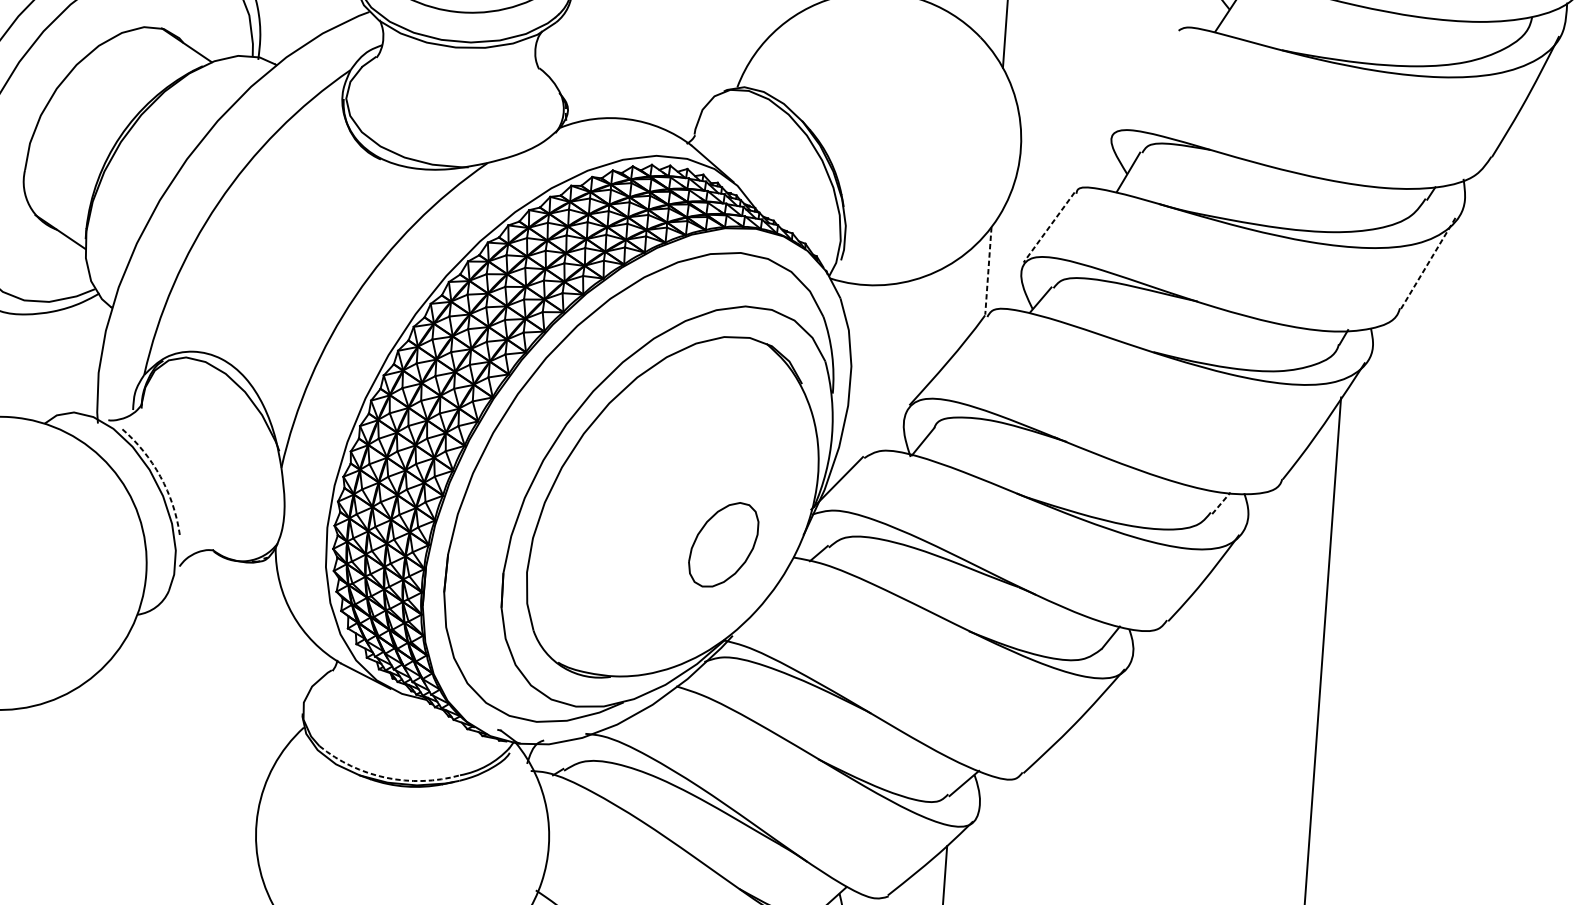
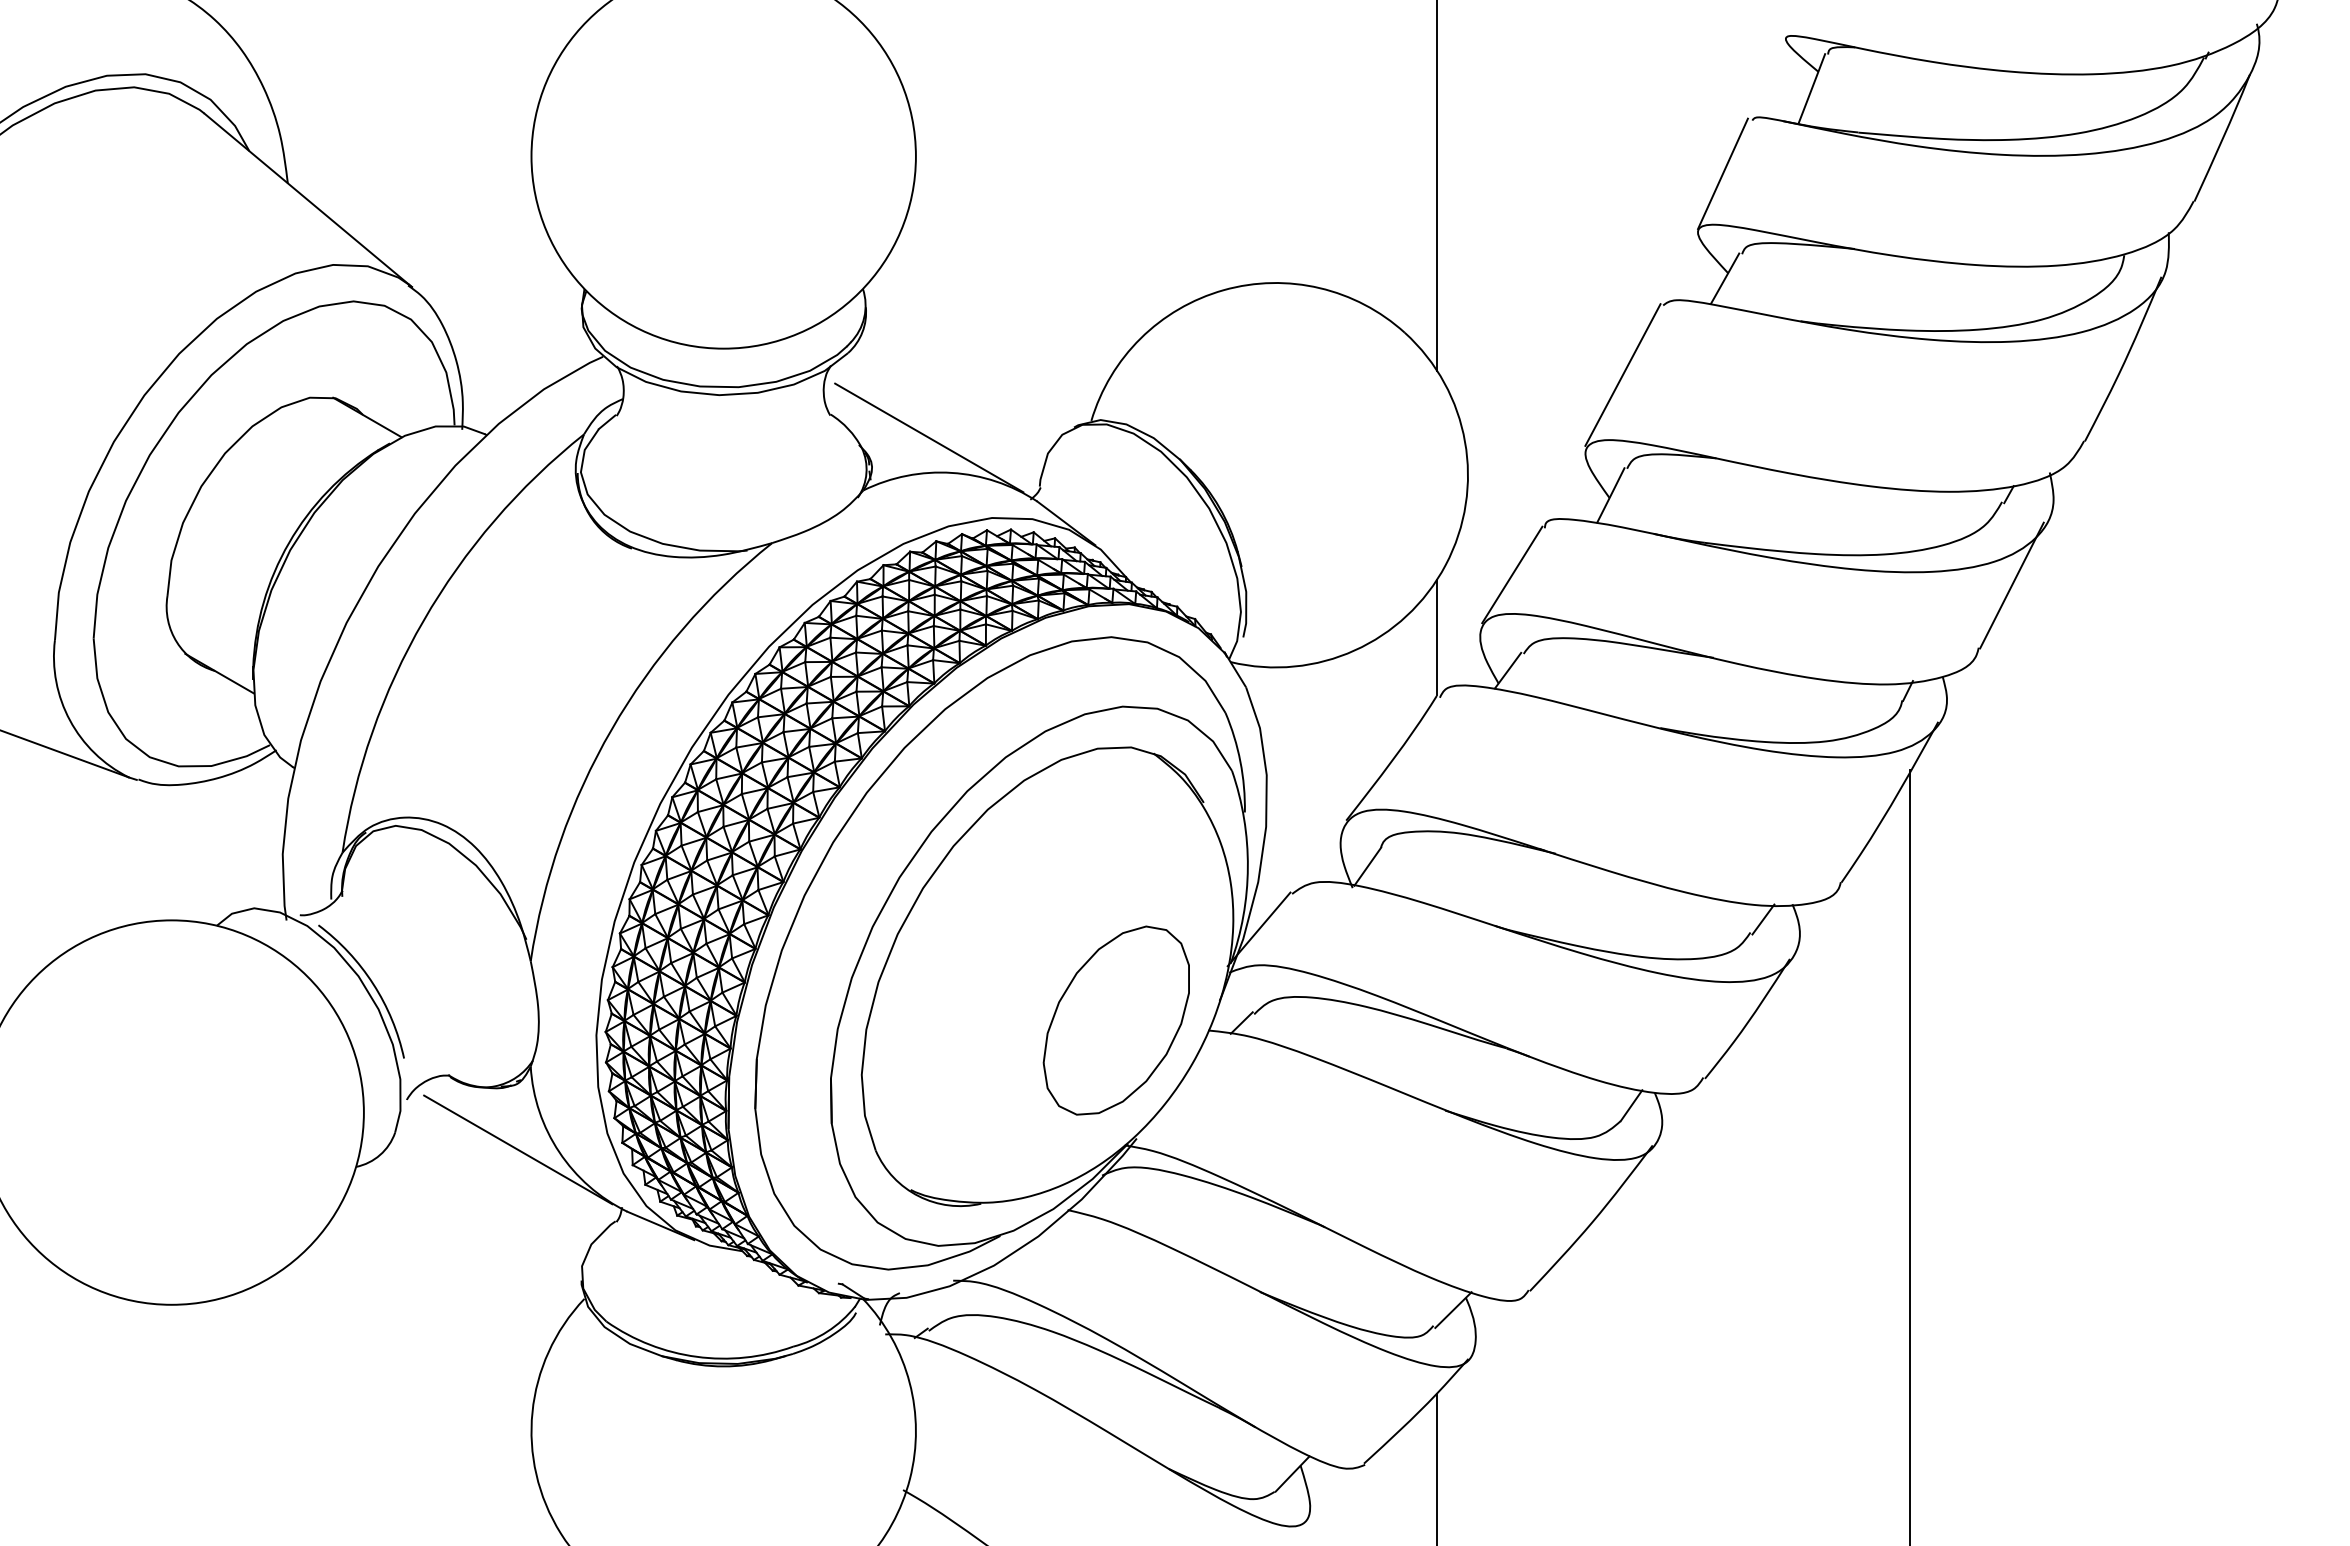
line: (1143, 81) -> (1622, 374), added
line: (613, 91) -> (929, 437), added
line: (1049, 227) -> (1512, 574), dashed -> solid
line: (1429, 262) -> (2012, 585), dashed -> solid
line: (988, 270) -> (1436, 637), dashed -> solid
arc: (160, 476) -> (373, 984), dashed -> solid
line: (1221, 503) -> (1763, 919), dashed -> solid
part: (723, 544) -> (1115, 1020), size x1.67
line: (261, 610) -> (518, 1149), added
arc: (385, 777) -> (696, 1356), dashed -> solid

